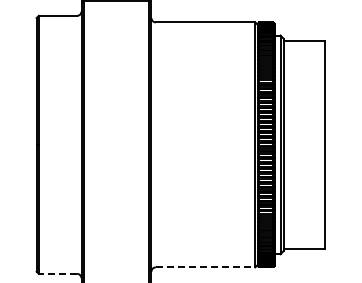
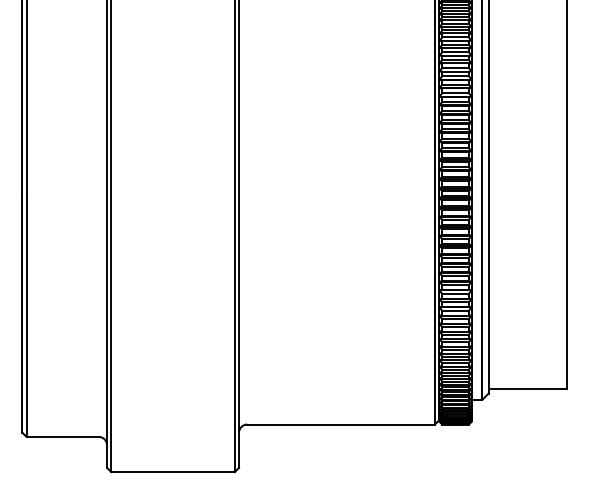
line: (205, 267) -> (340, 424), dashed -> solid
line: (57, 273) -> (61, 436), dashed -> solid

